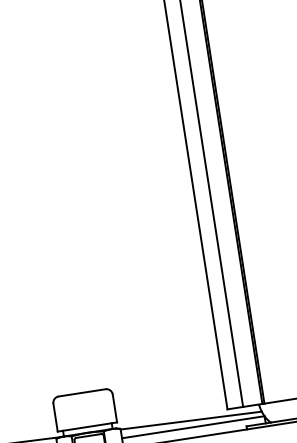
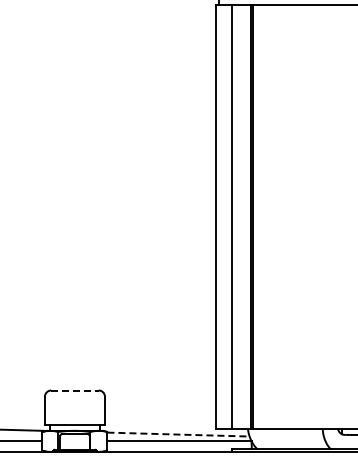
line: (81, 392) -> (74, 390), solid -> dashed
line: (192, 420) -> (179, 434), solid -> dashed

